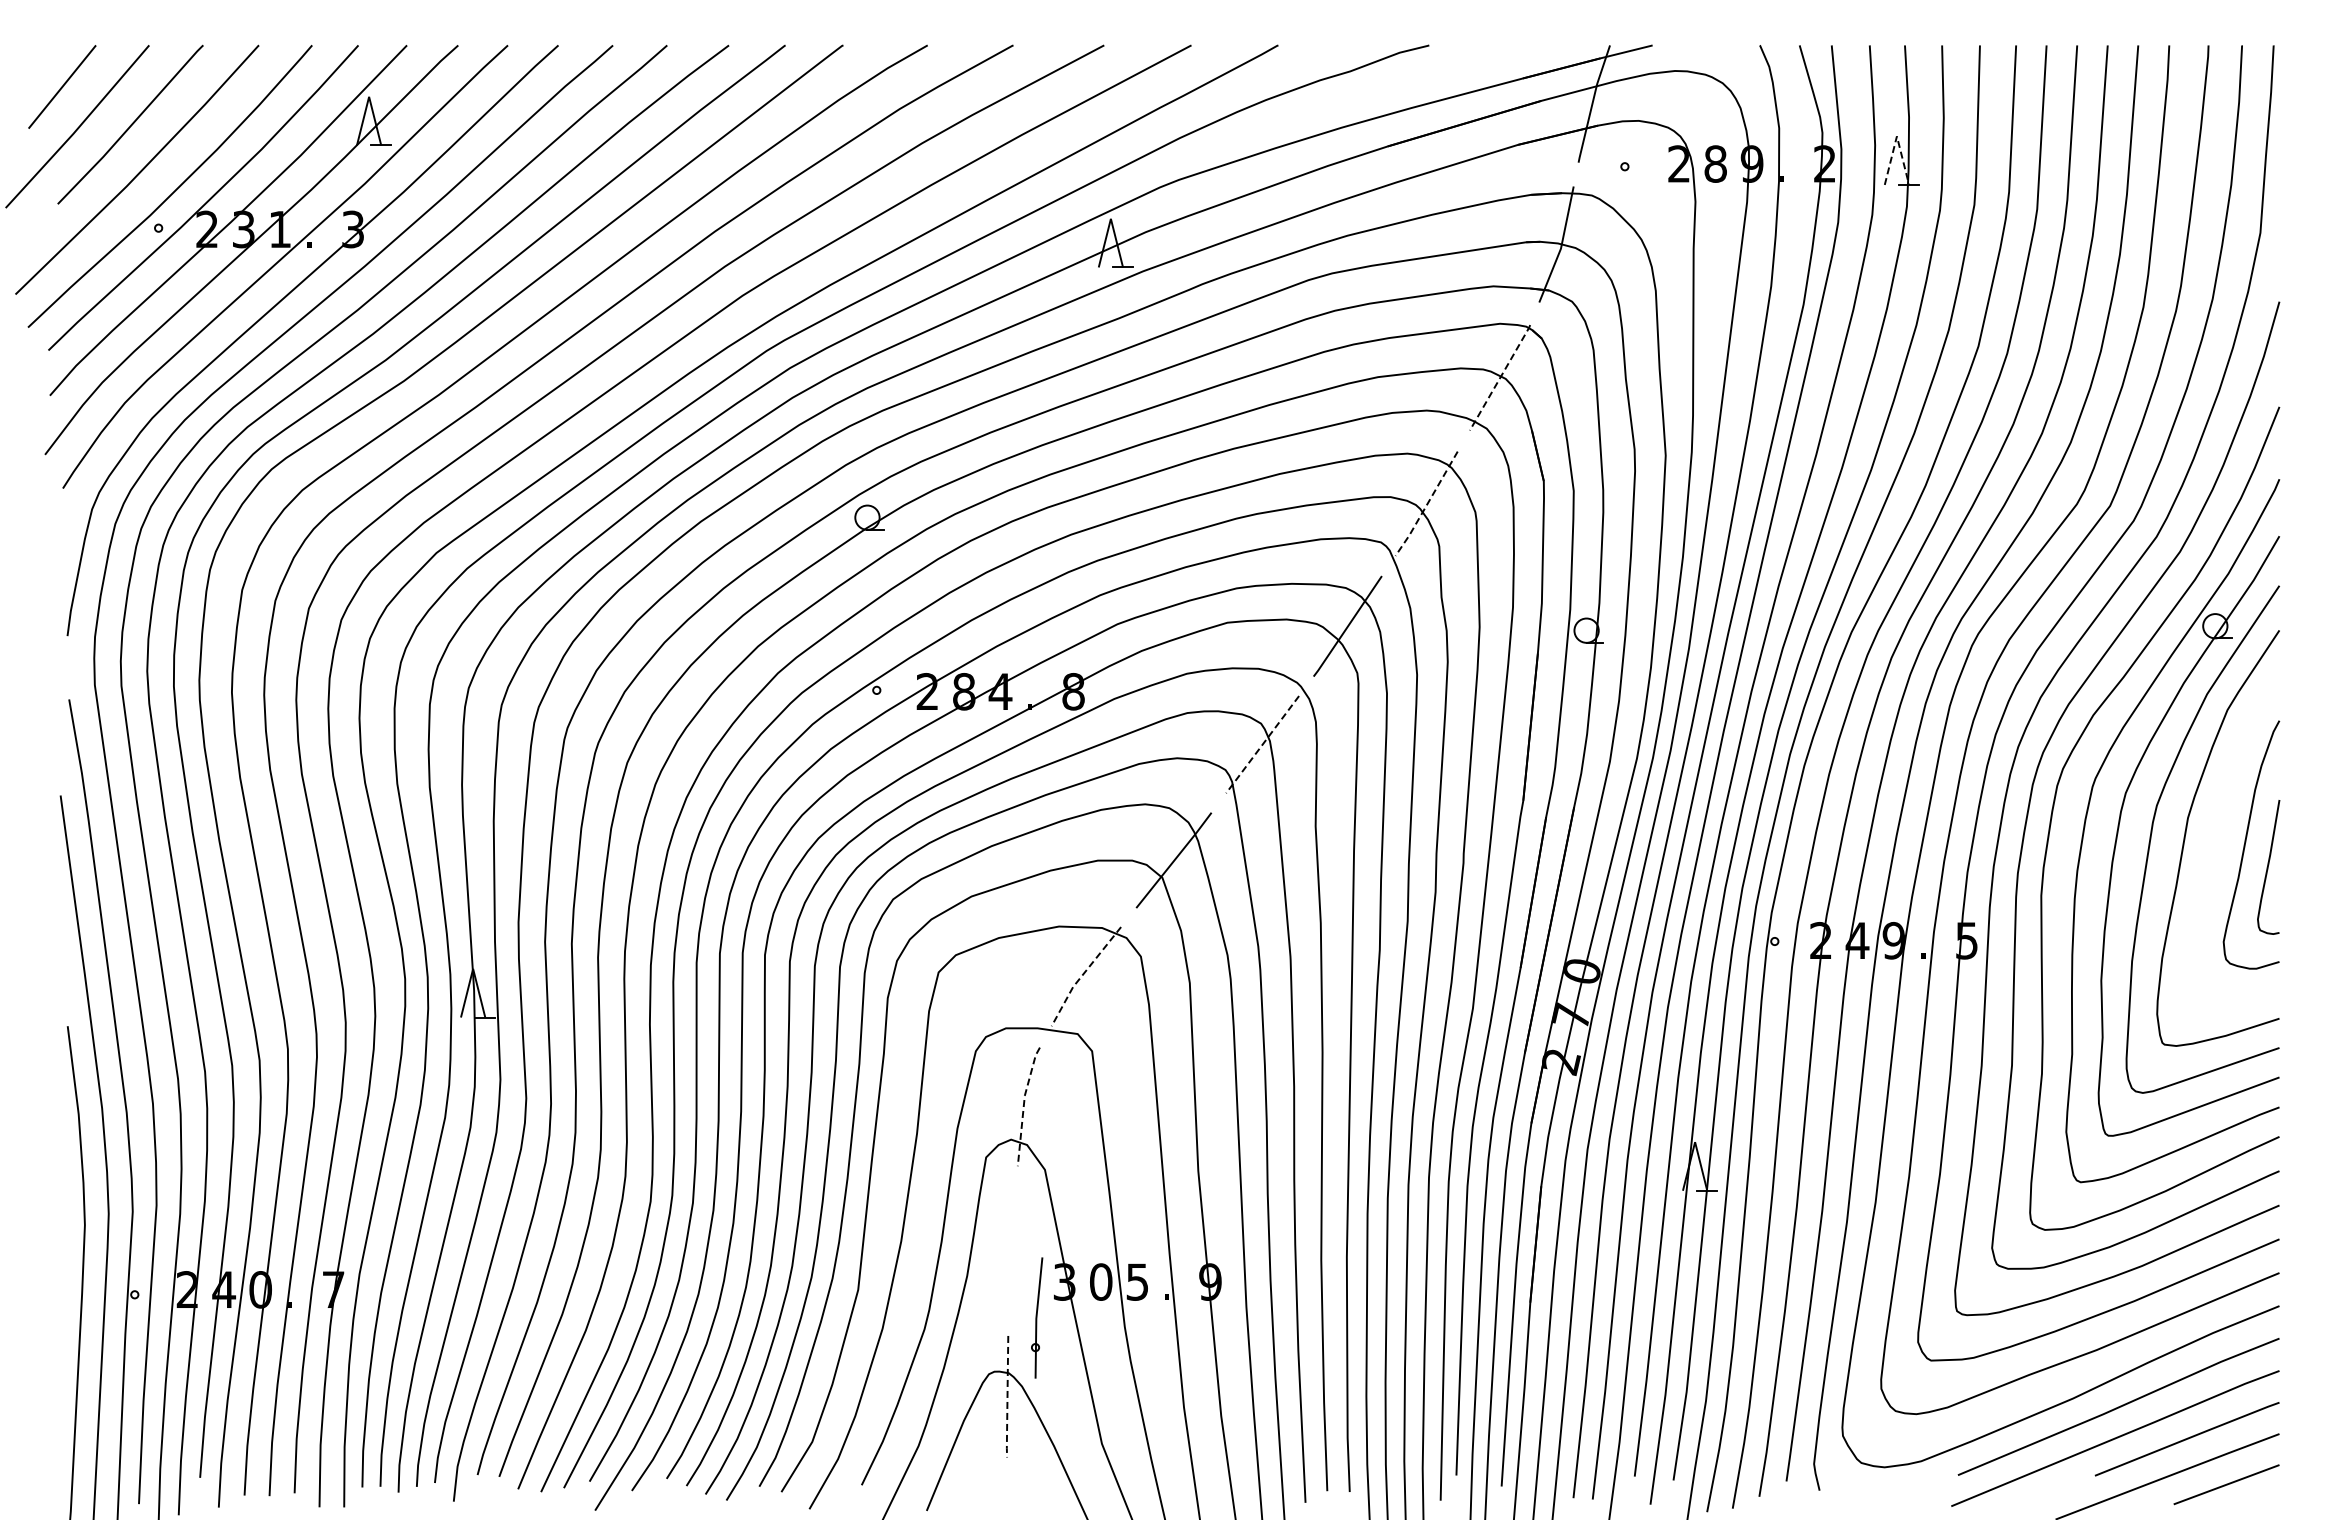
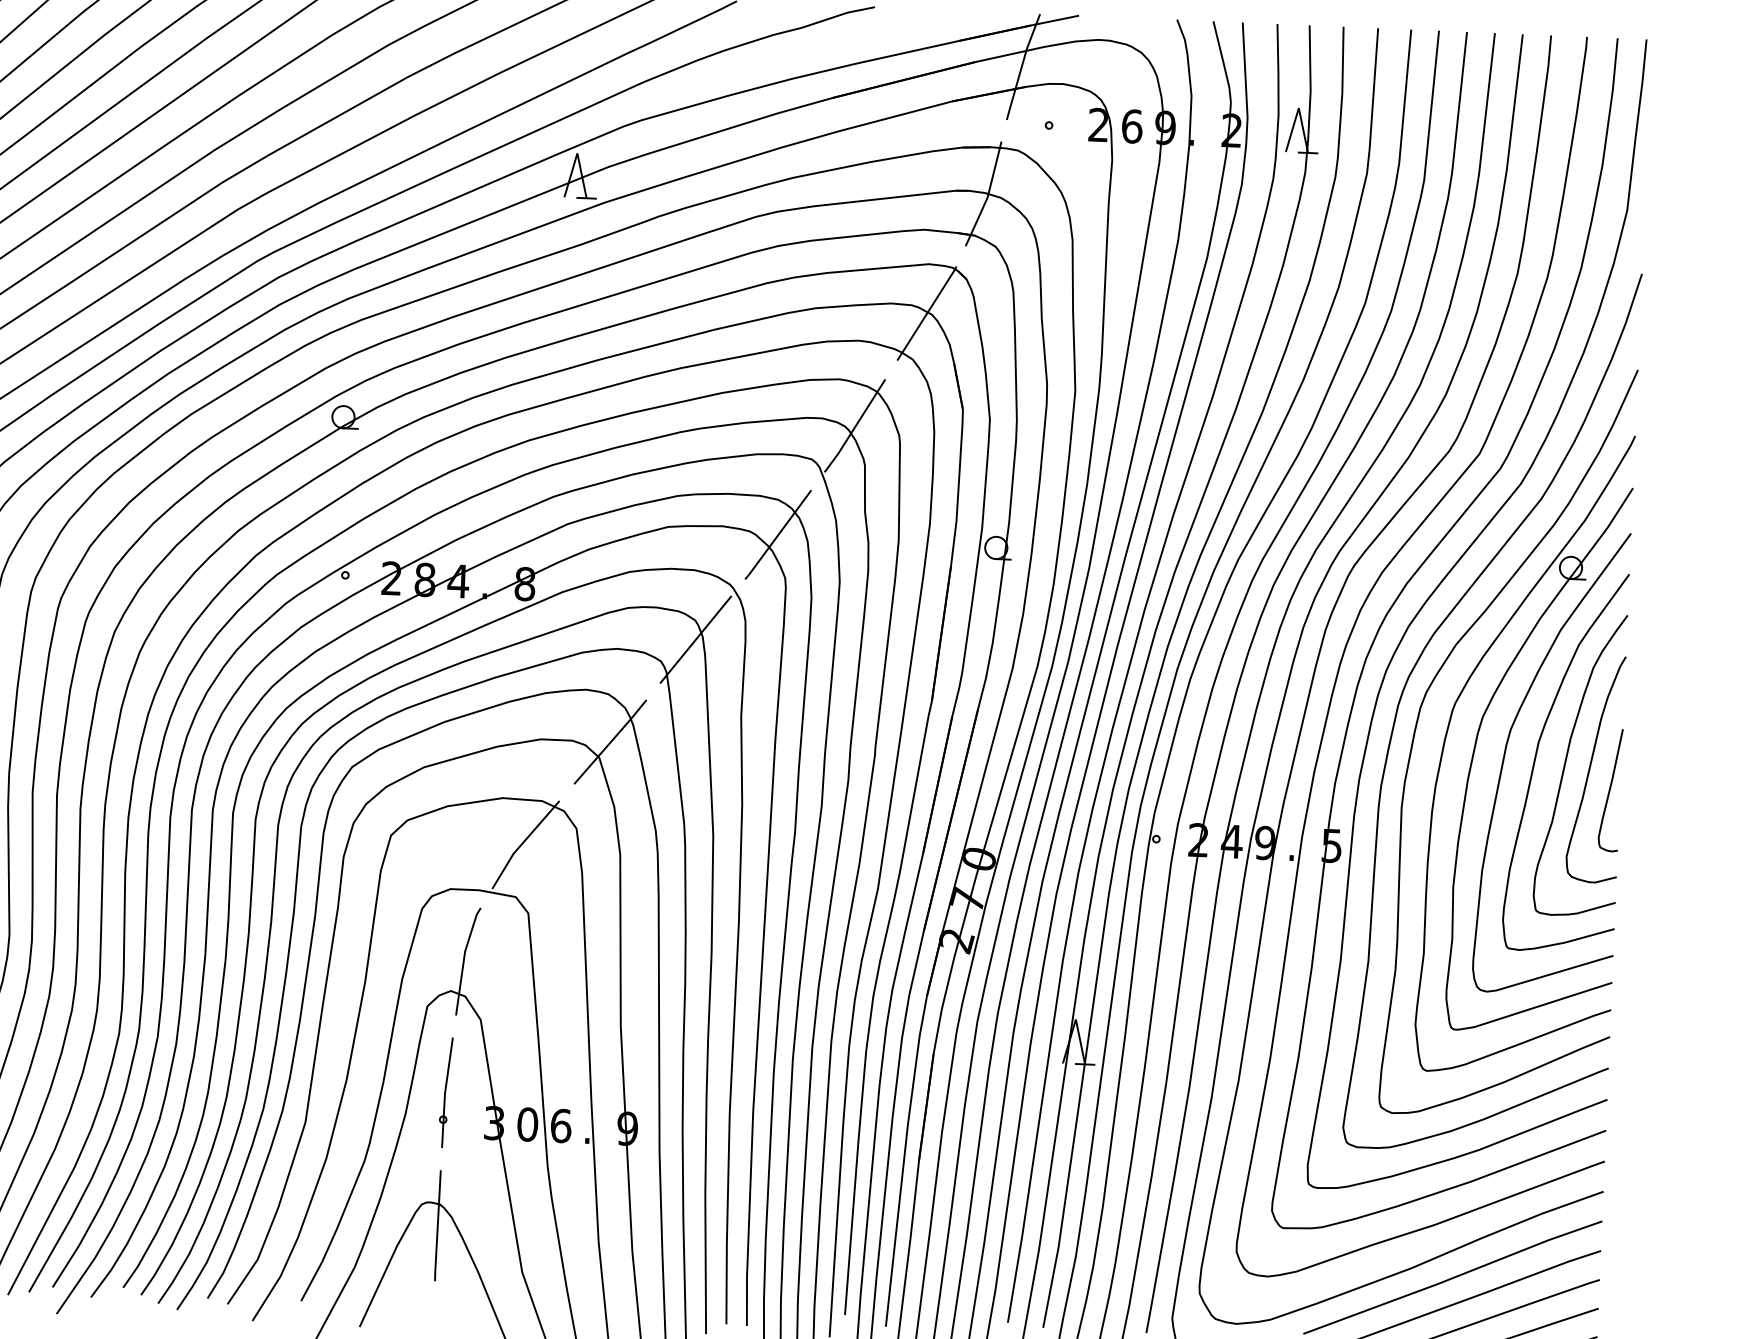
line: (1896, 136) -> (1298, 108), dashed -> solid
text: (1715, 163) -> (1131, 125), 8 -> 6
line: (1500, 377) -> (927, 313), dashed -> solid
line: (1426, 505) -> (854, 427), dashed -> solid
line: (1262, 744) -> (695, 639), dashed -> solid
curve: (2219, 837) -> (1566, 761), added
line: (1082, 975) -> (522, 843), dashed -> solid
line: (1023, 1104) -> (463, 959), dashed -> solid
text: (1137, 1281) -> (560, 1125), 5 -> 6
part: (1037, 1317) -> (446, 1092), moved
line: (1007, 1397) -> (437, 1226), dashed -> solid

